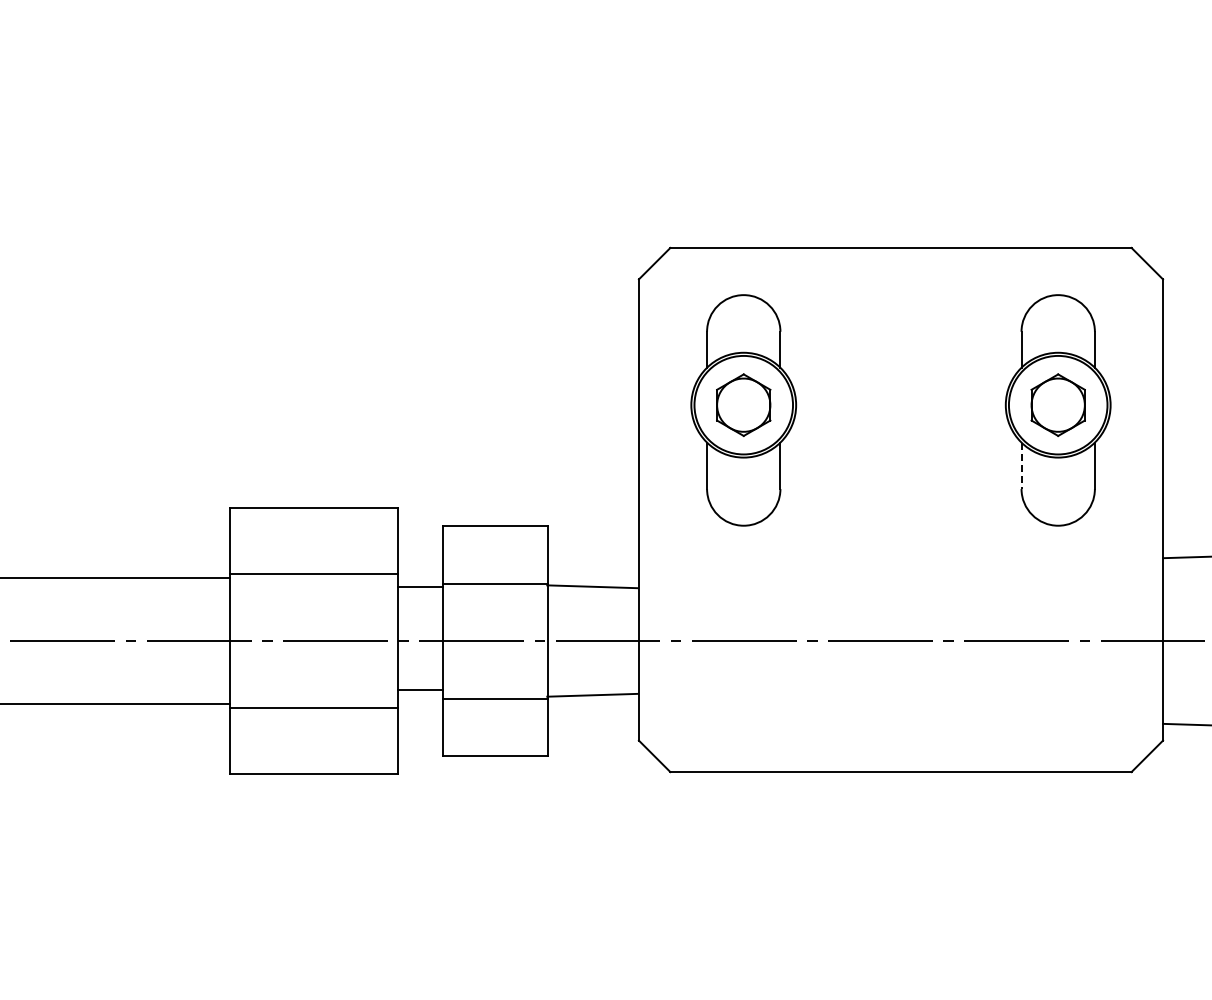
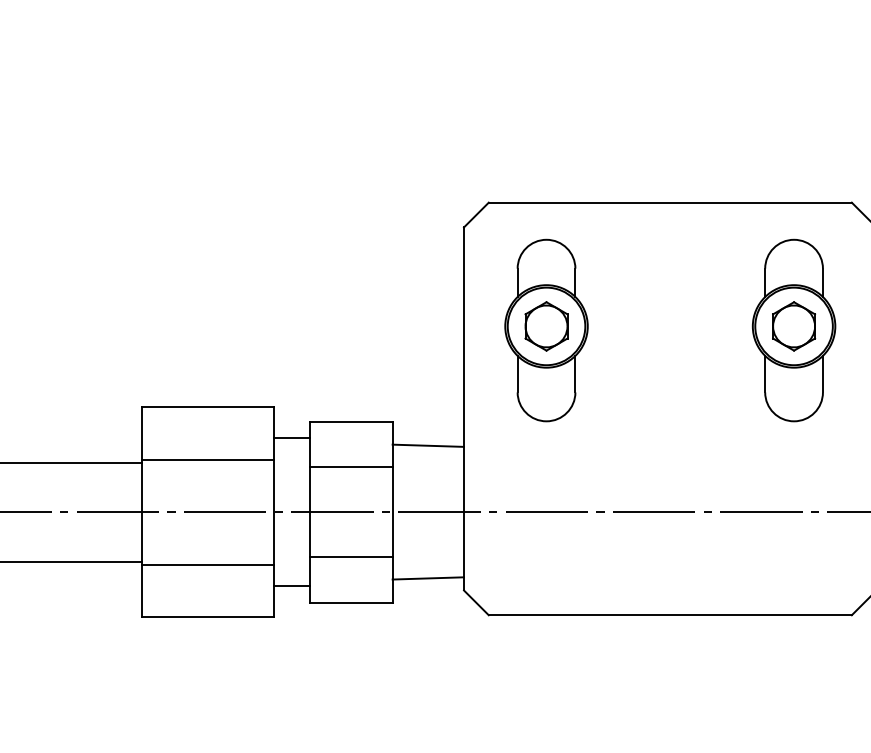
line: (1021, 466) -> (765, 374), dashed -> solid
line: (420, 586) -> (292, 437), moved
line: (592, 586) -> (428, 445), moved
line: (420, 690) -> (292, 586), moved
line: (592, 694) -> (428, 577), moved

